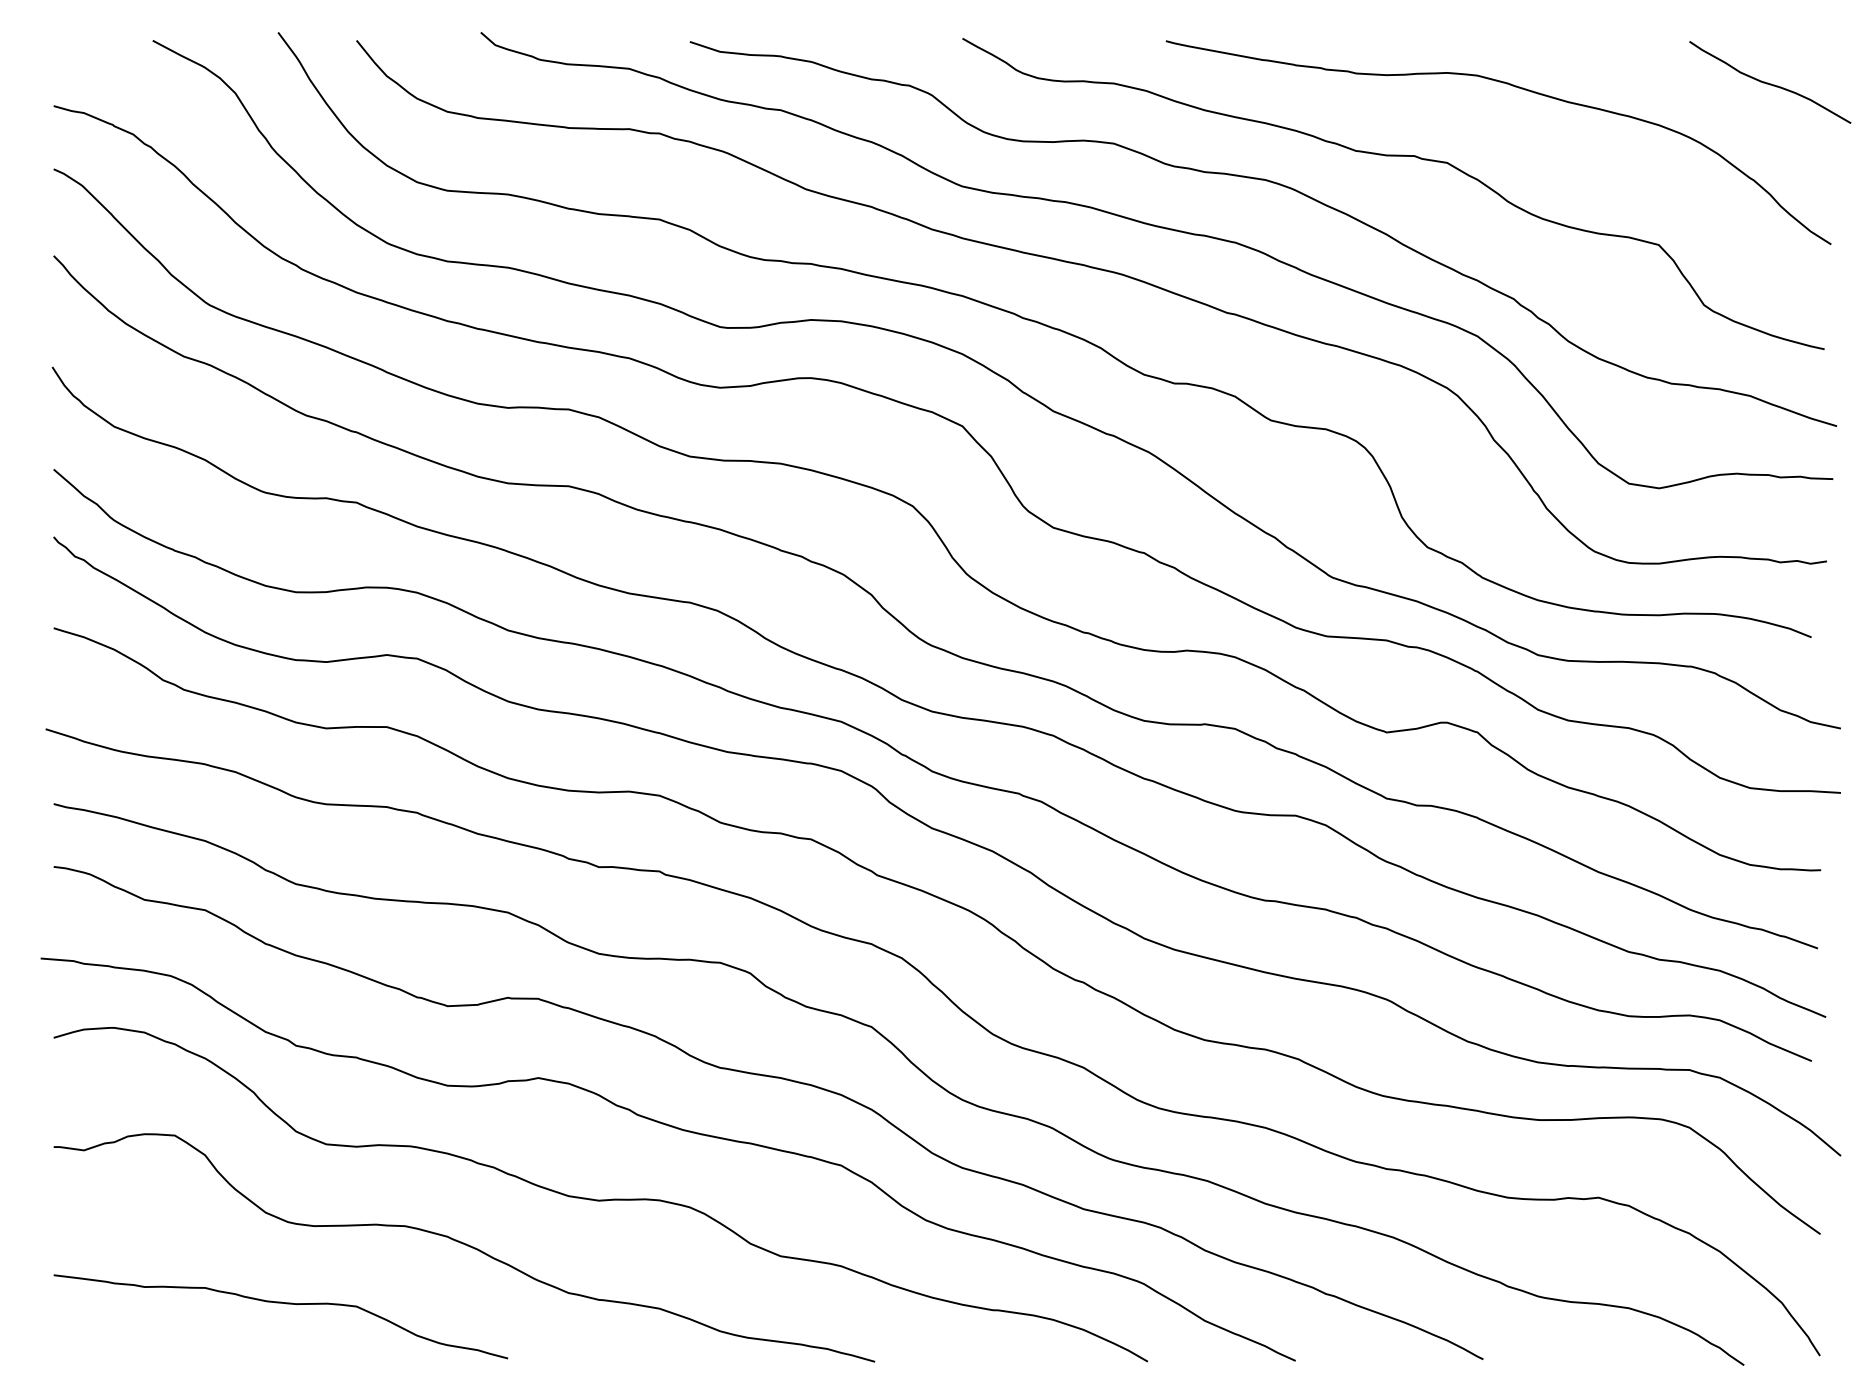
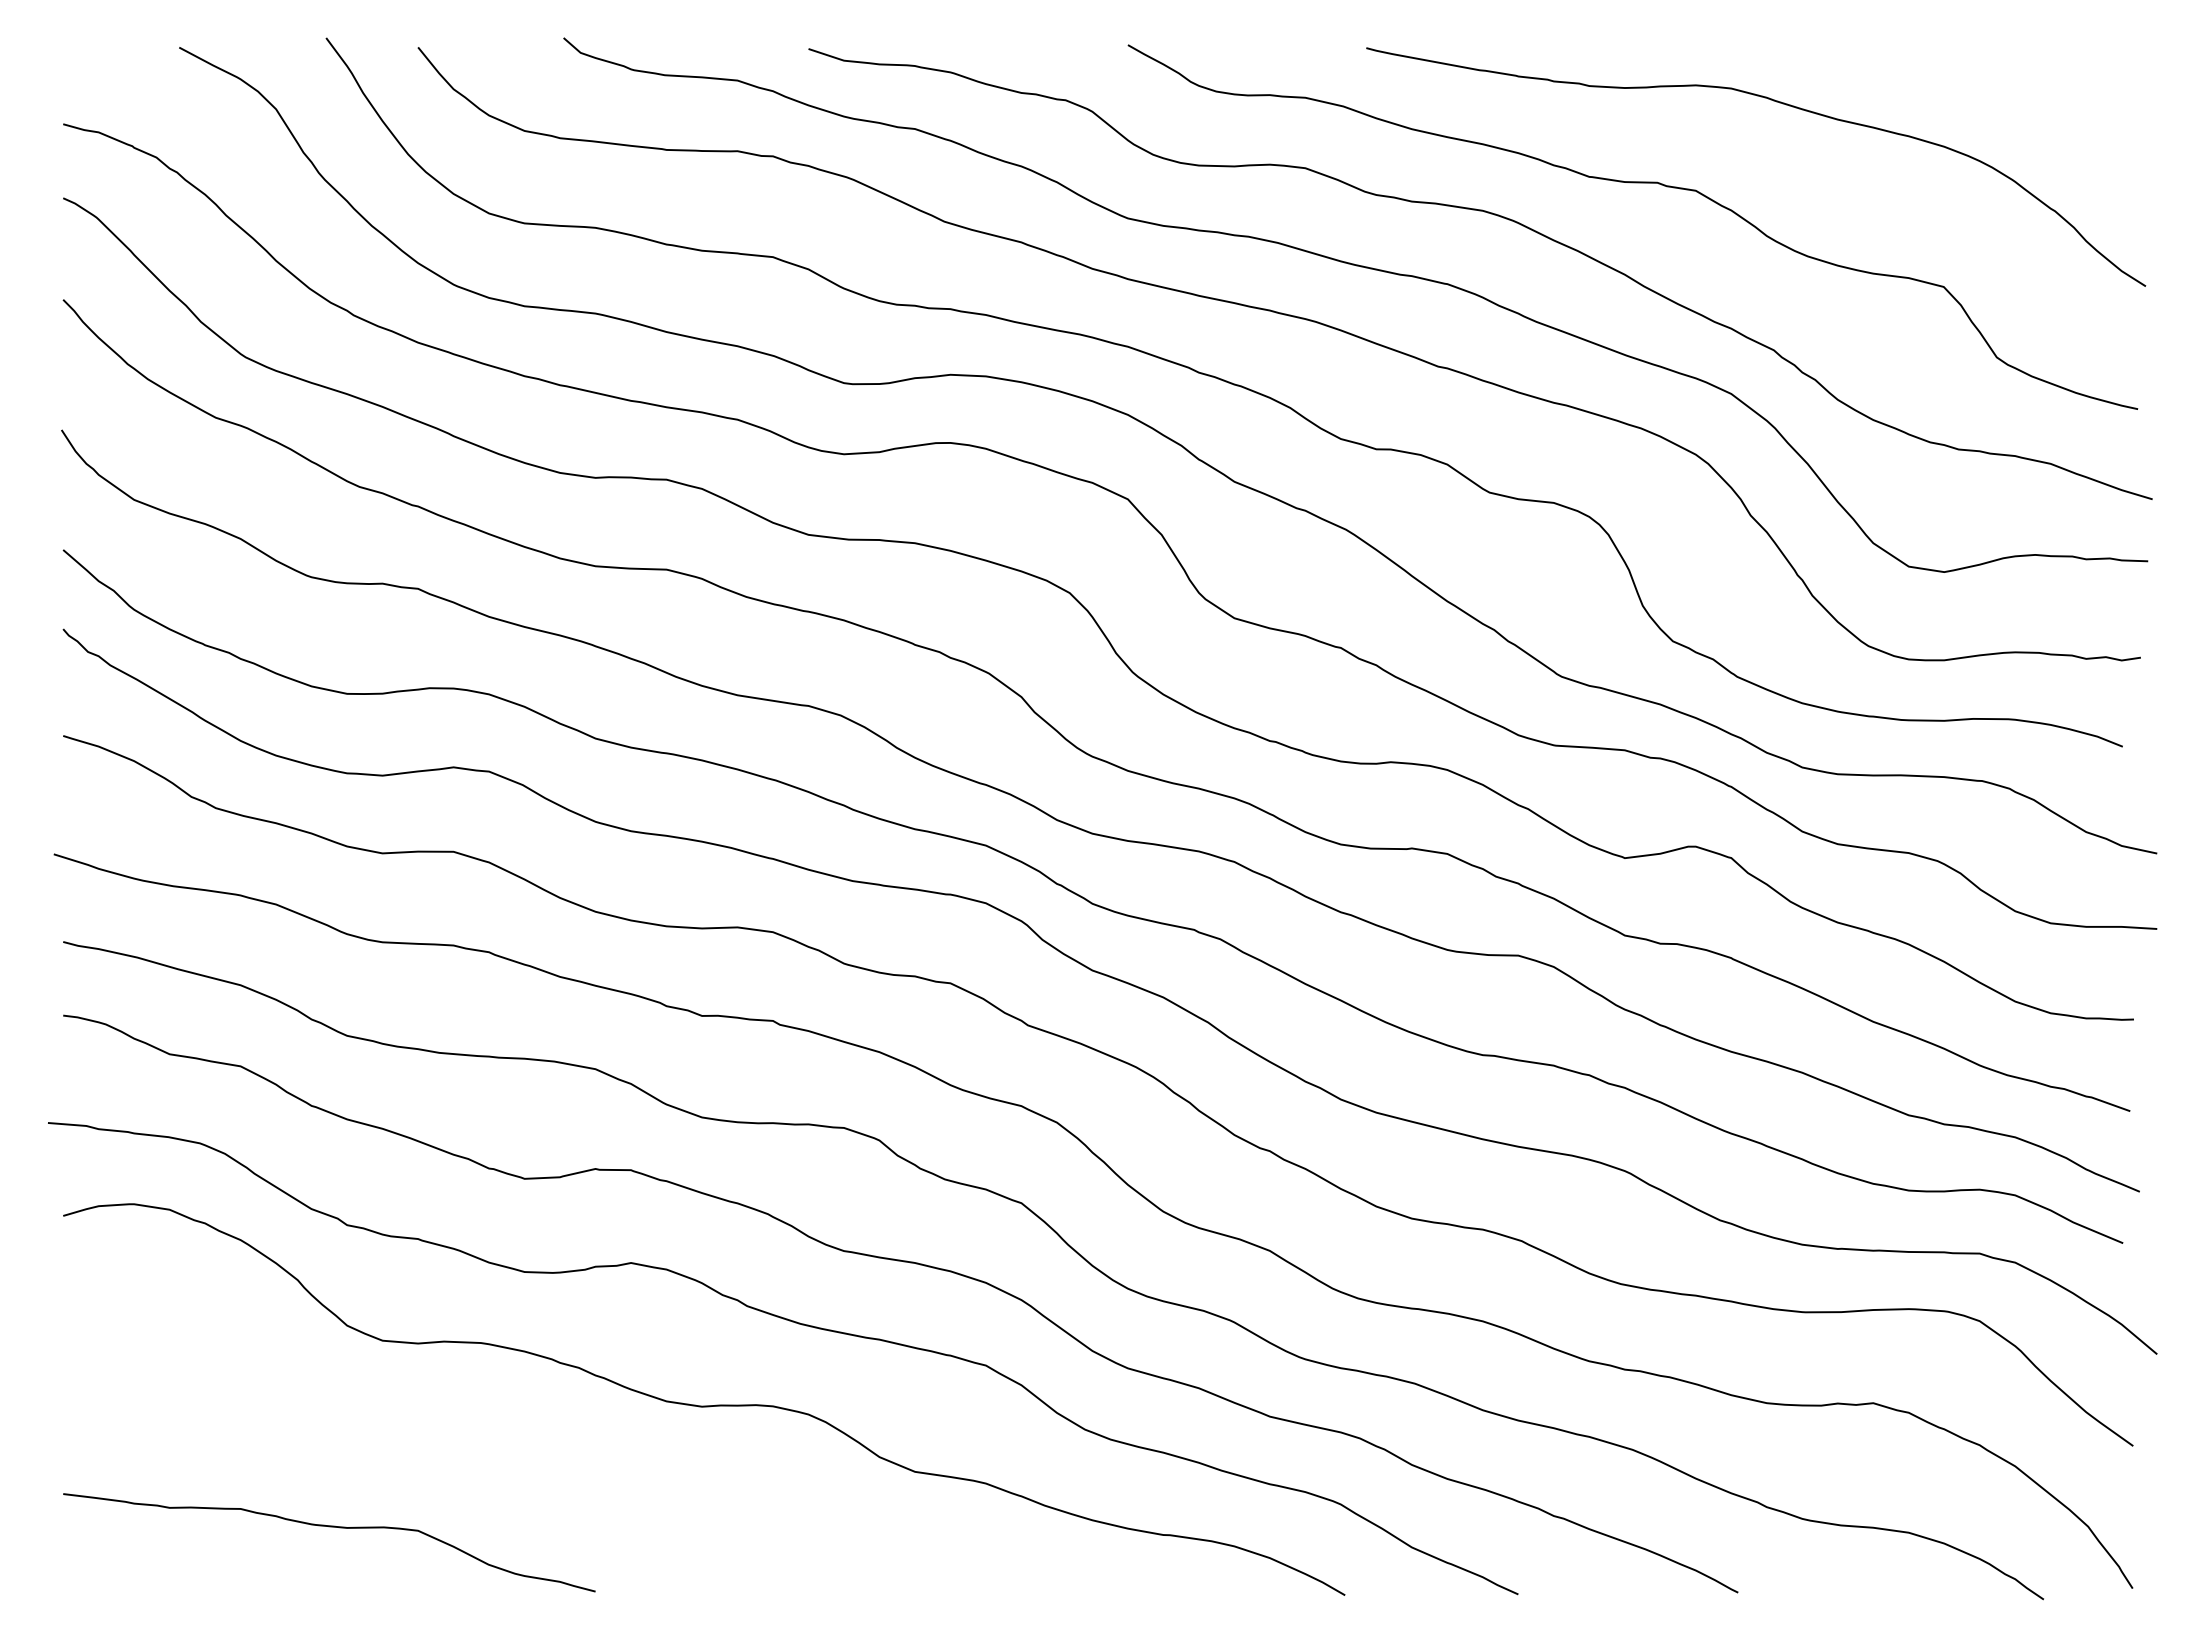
curve: (1770, 83) -> (2074, 97), removed
curve: (466, 1245) -> (546, 1459), removed

